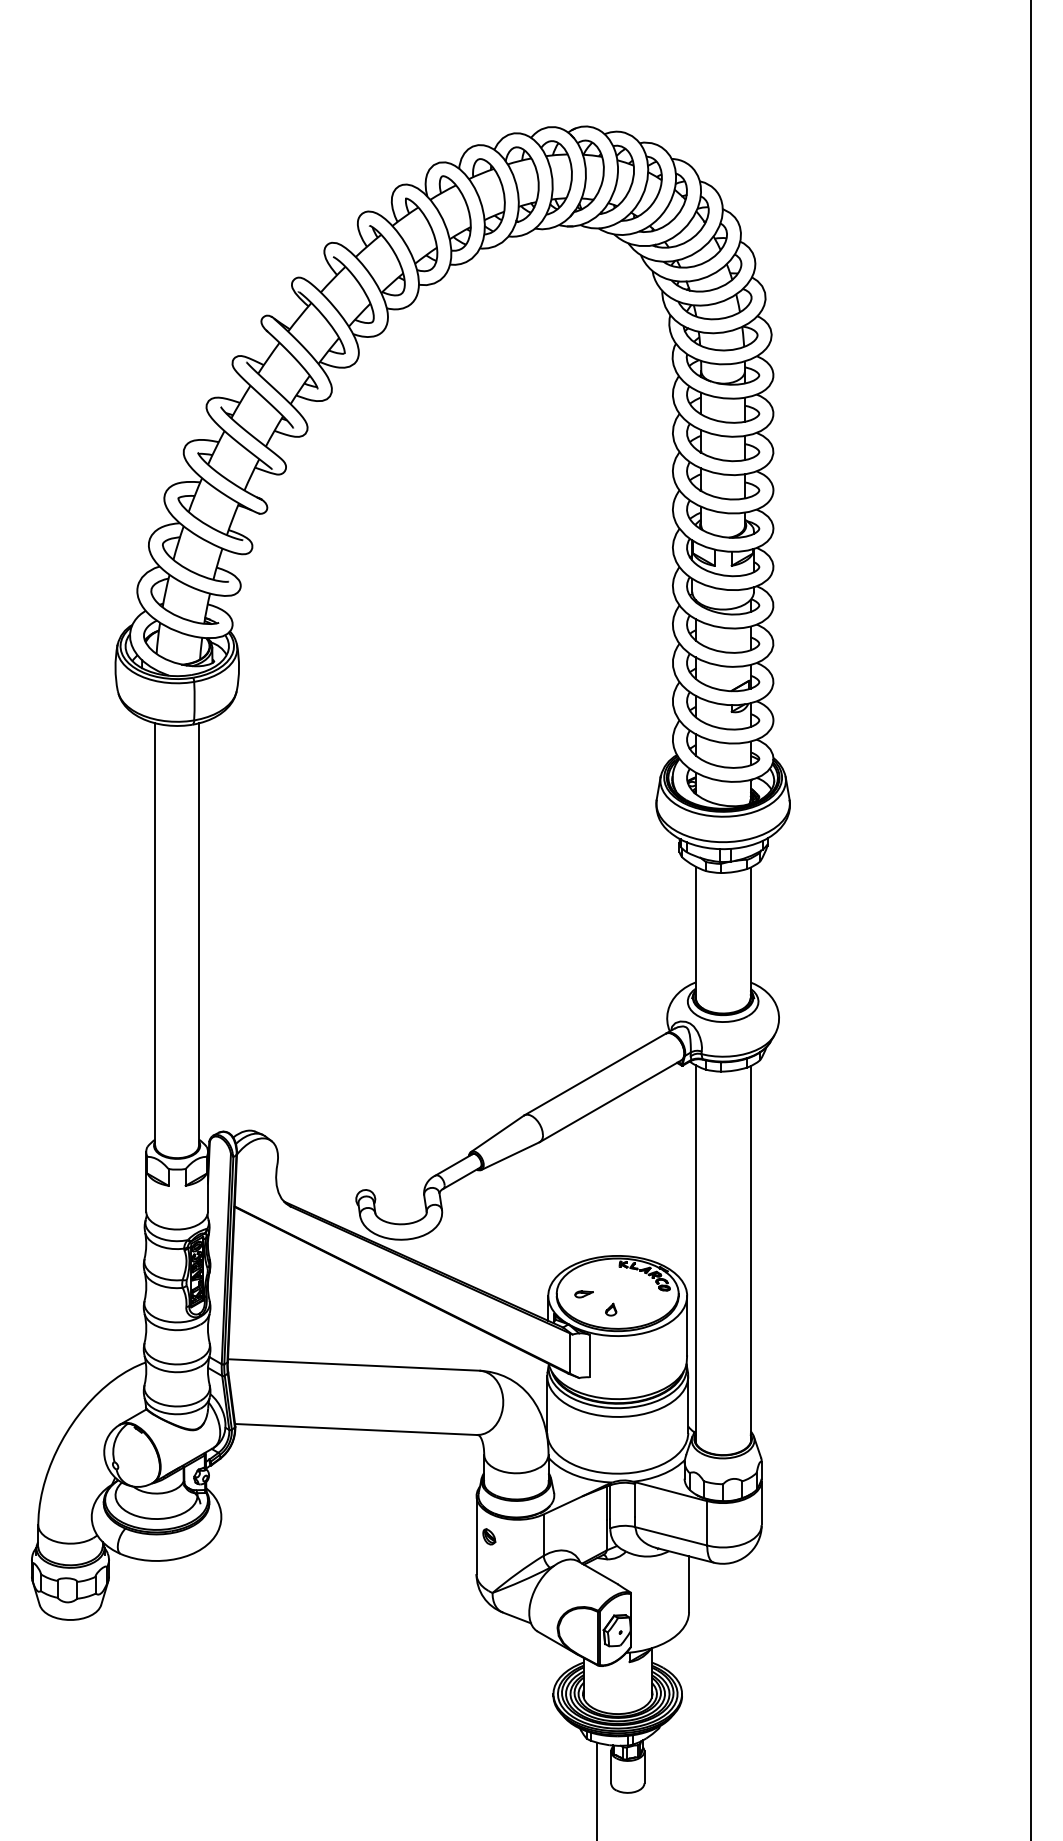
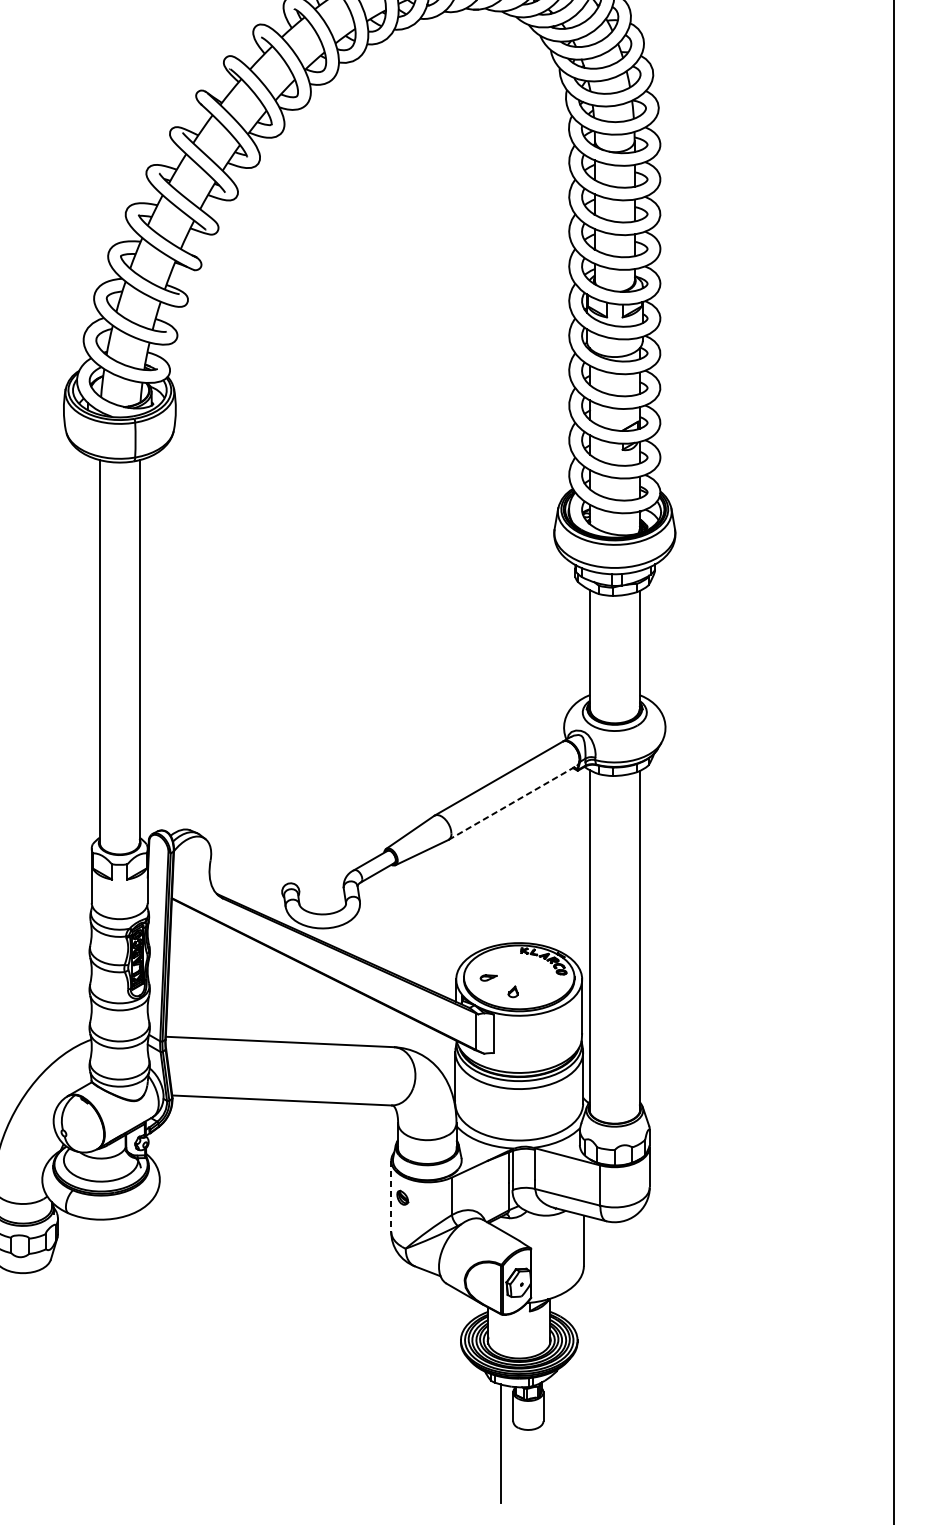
line: (610, 1101) -> (512, 803), solid -> dashed
line: (476, 1535) -> (391, 1196), solid -> dashed

